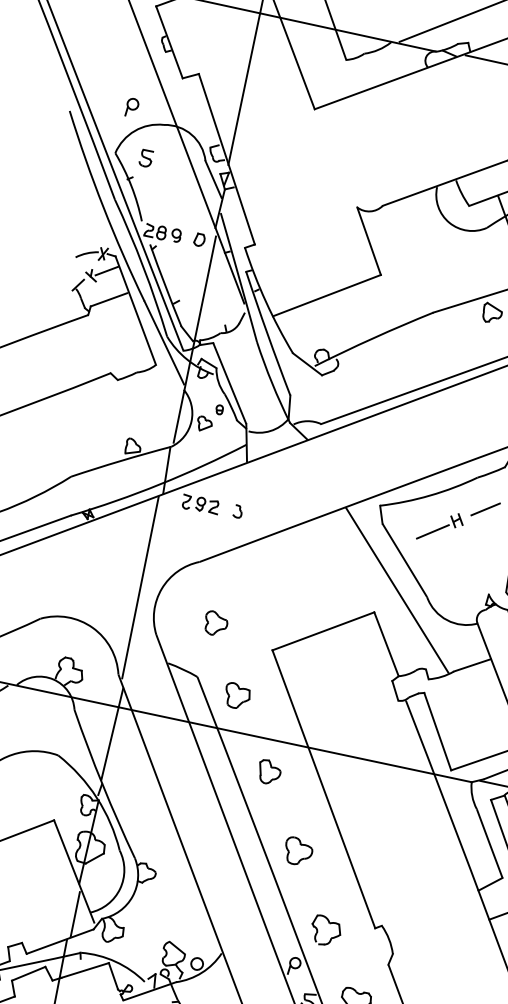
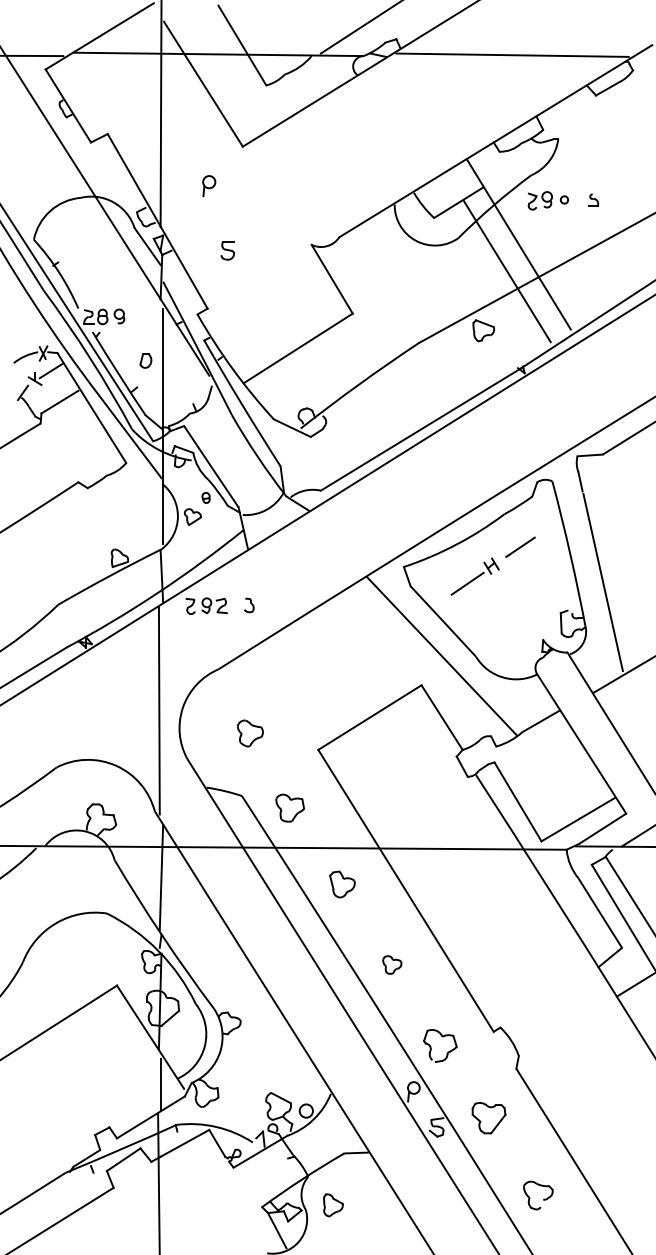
part: (132, 108) -> (209, 186), moved
part: (145, 158) -> (227, 250), moved
part: (199, 239) -> (145, 360), moved
part: (298, 851) -> (392, 964), size x0.6

